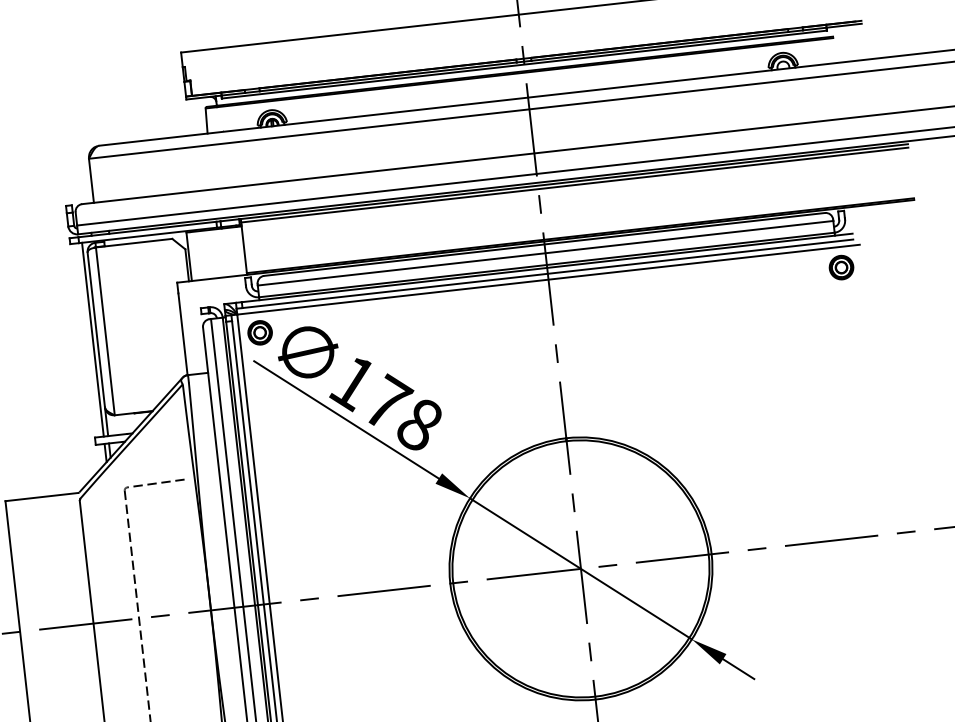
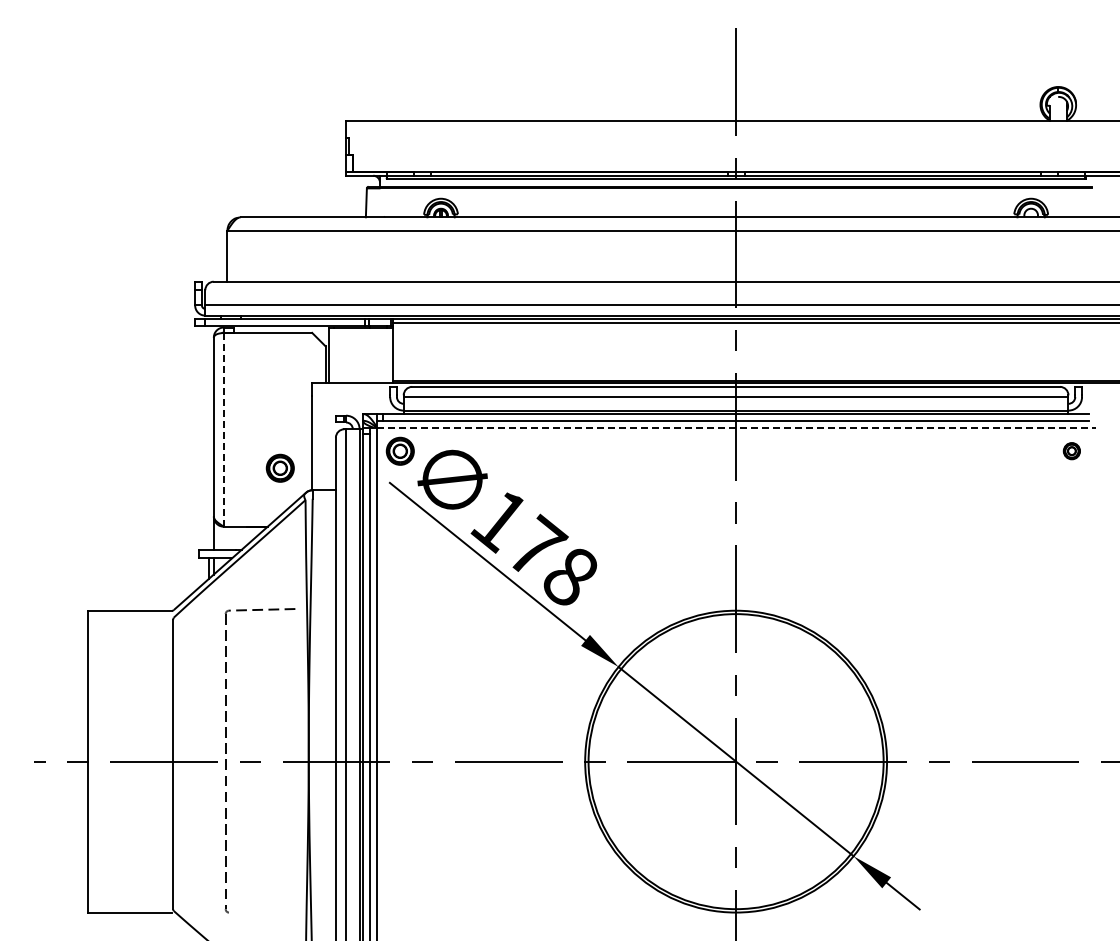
part: (841, 266) -> (1071, 450), size x0.6
line: (548, 279) -> (736, 427), solid -> dashed
line: (104, 331) -> (223, 429), solid -> dashed
line: (92, 339) -> (208, 437), removed
part: (157, 358) -> (279, 467), added

